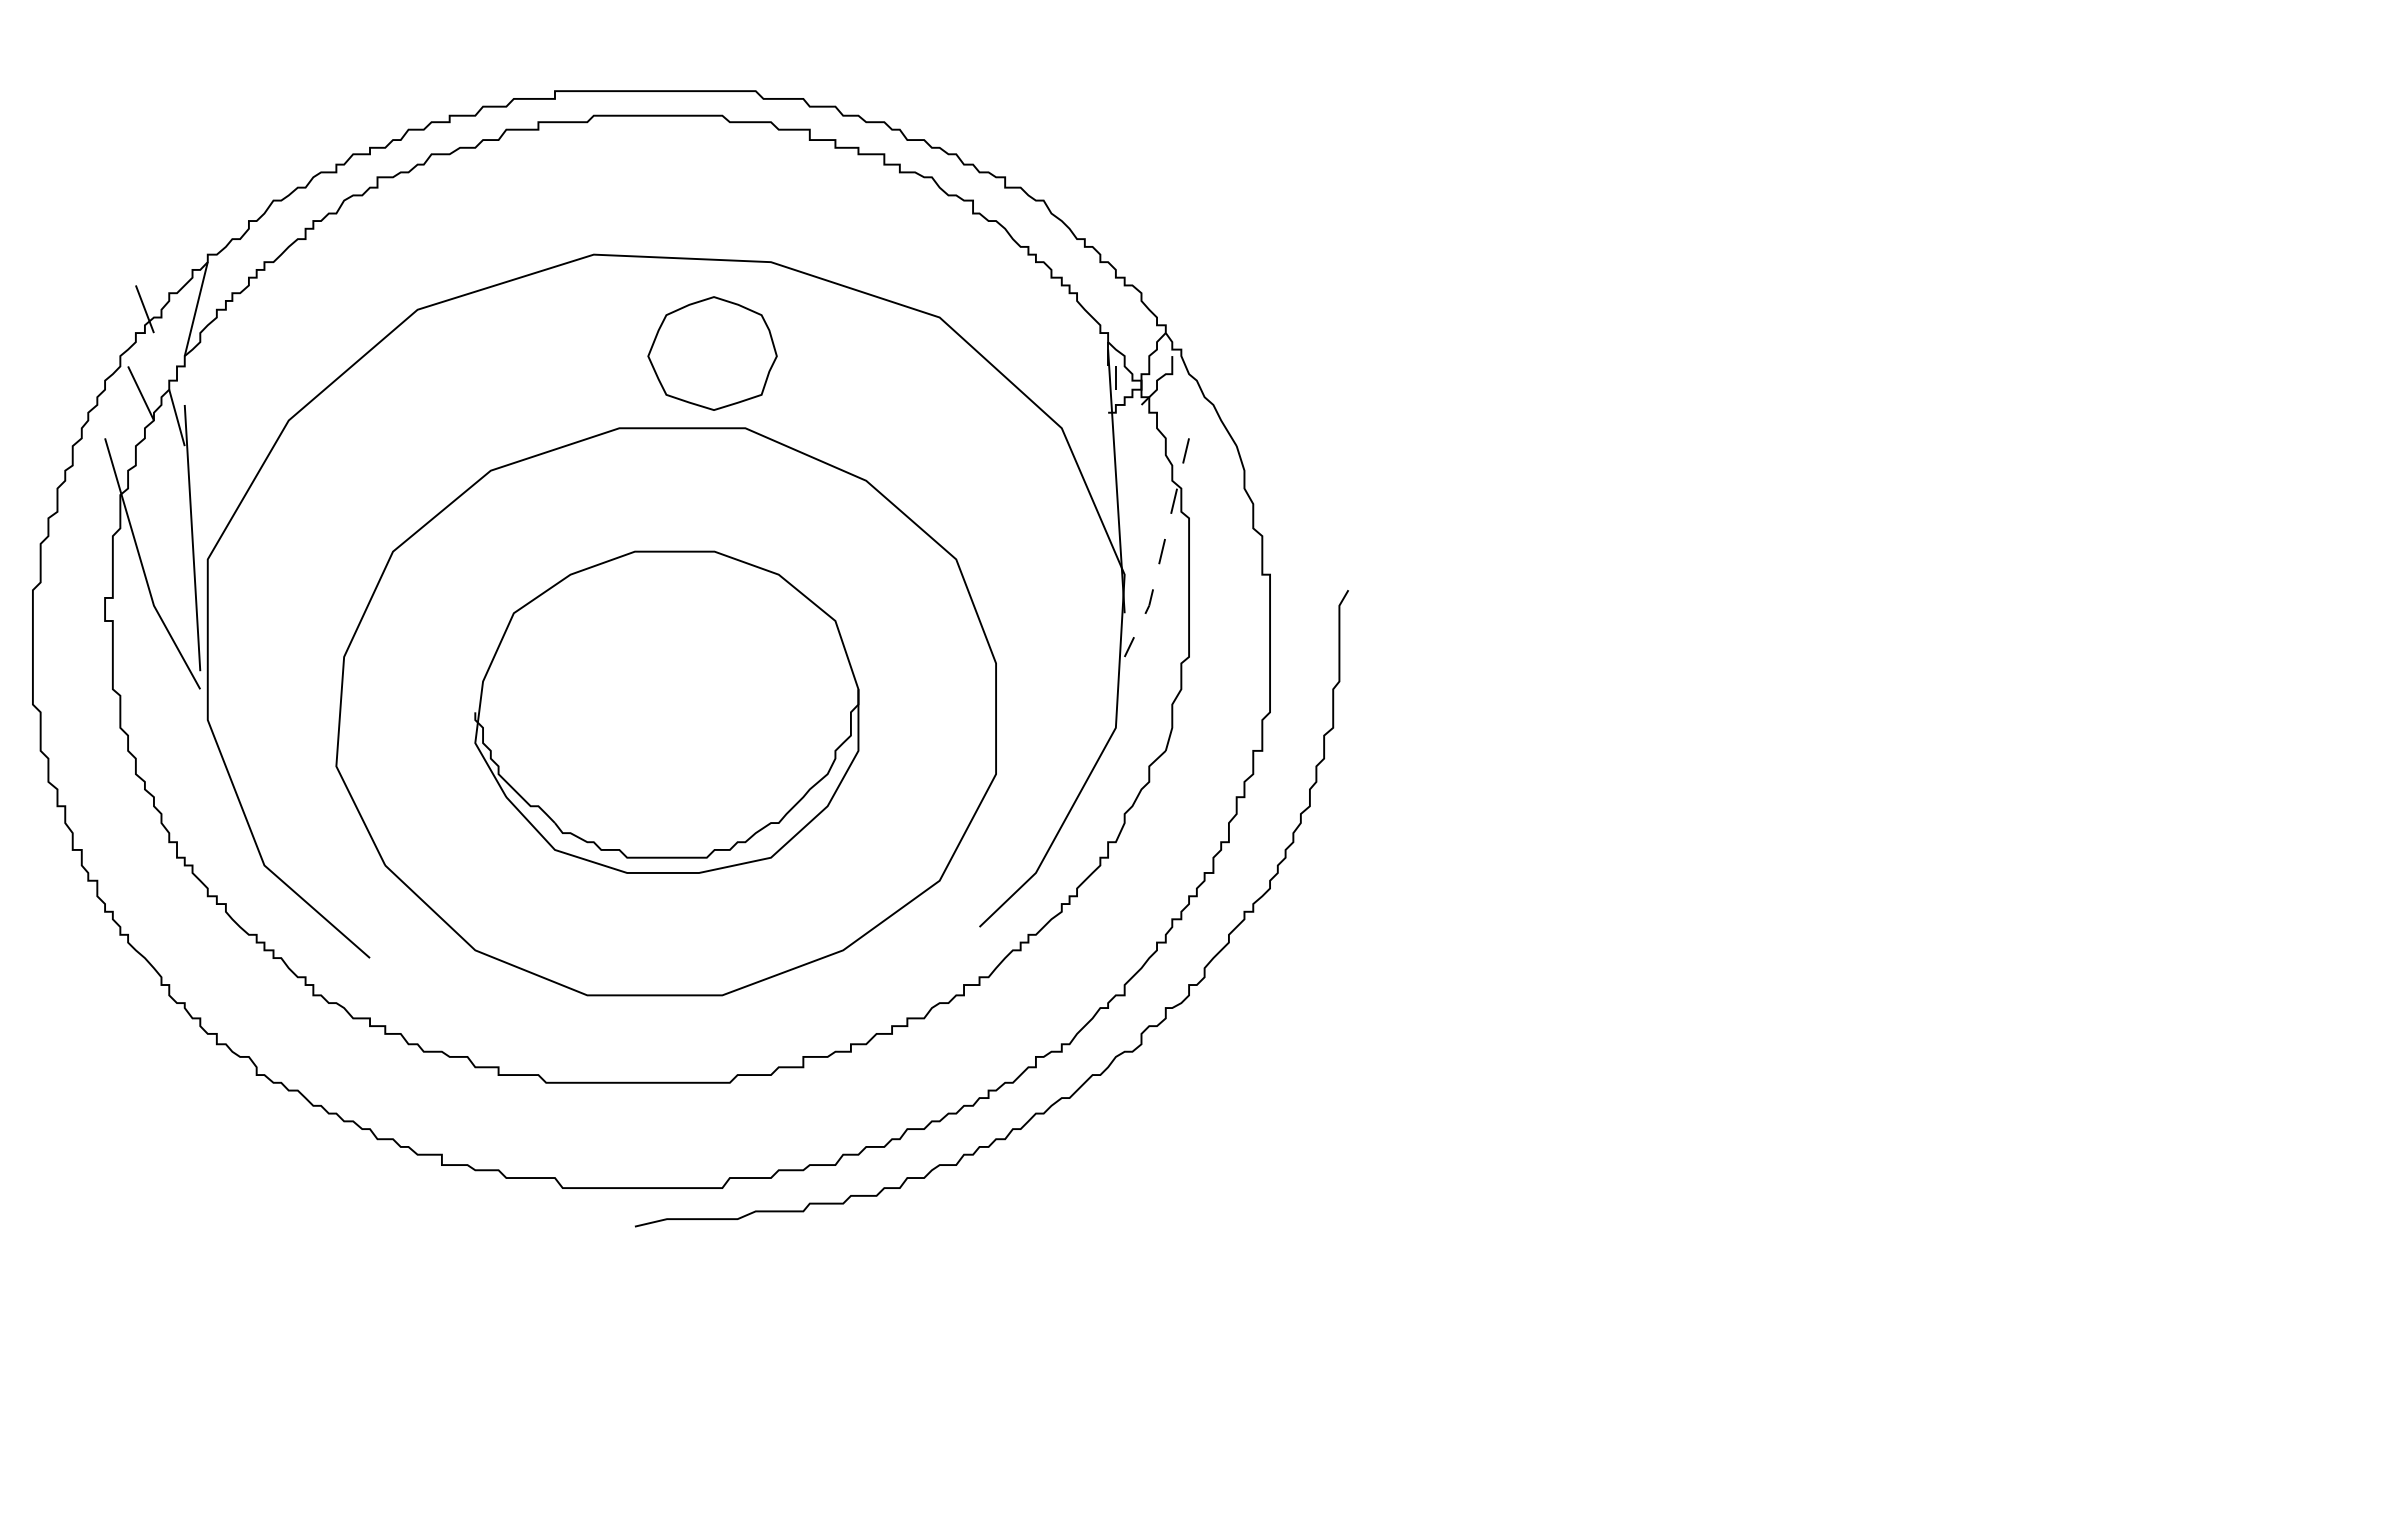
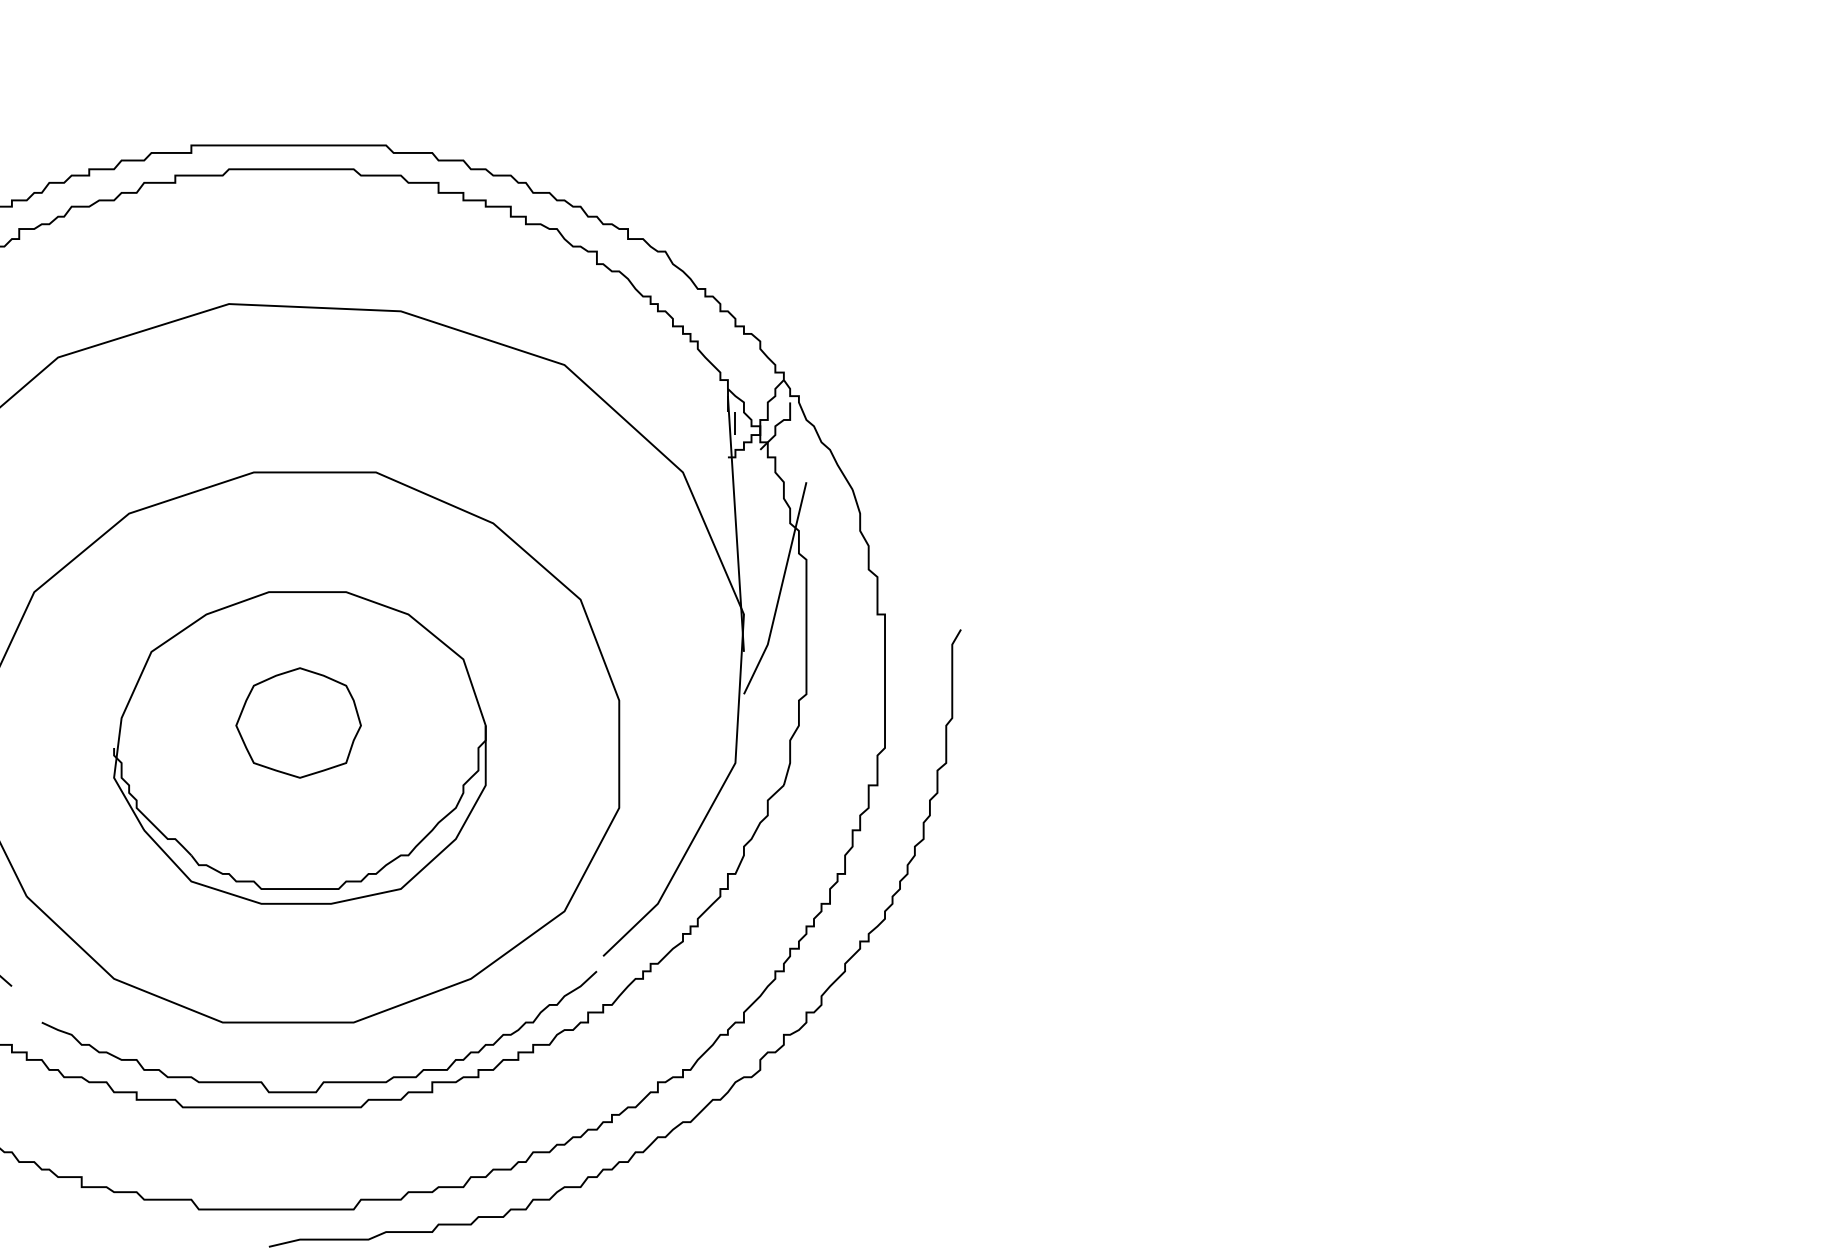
part: (712, 353) -> (298, 722), moved
line: (1162, 550) -> (780, 591), dashed -> solid
curve: (690, 1056) -> (322, 1081), added

